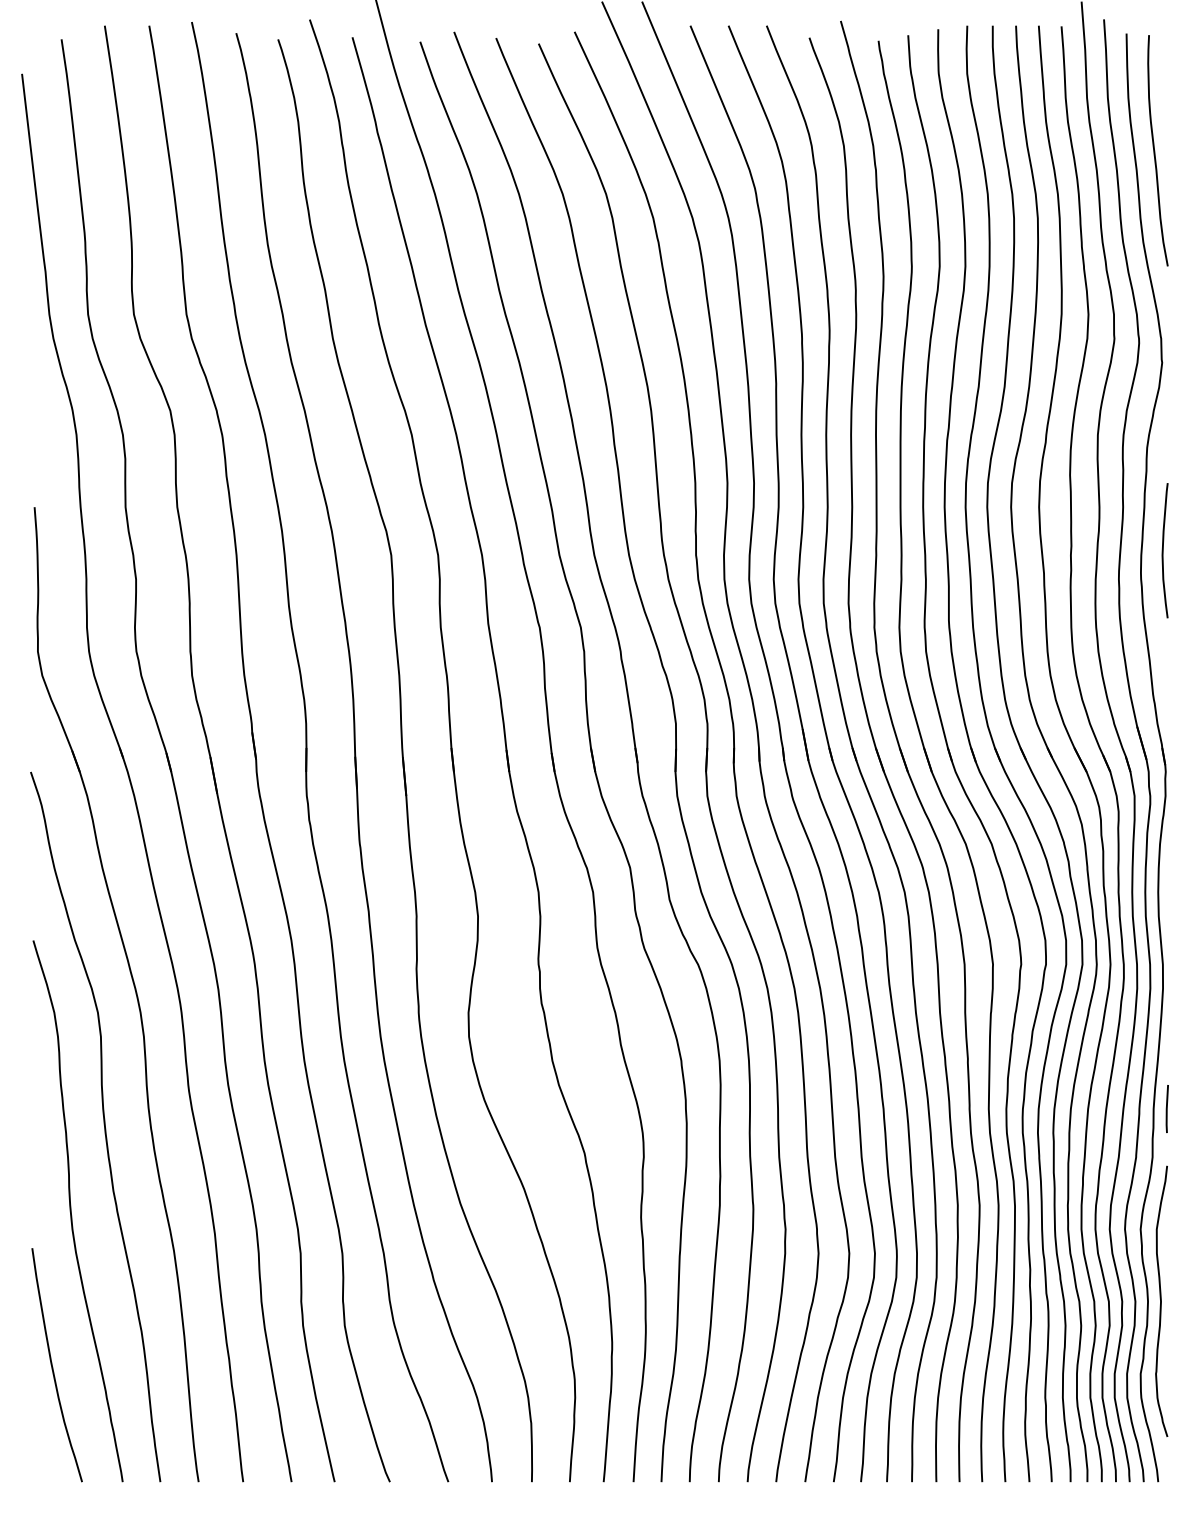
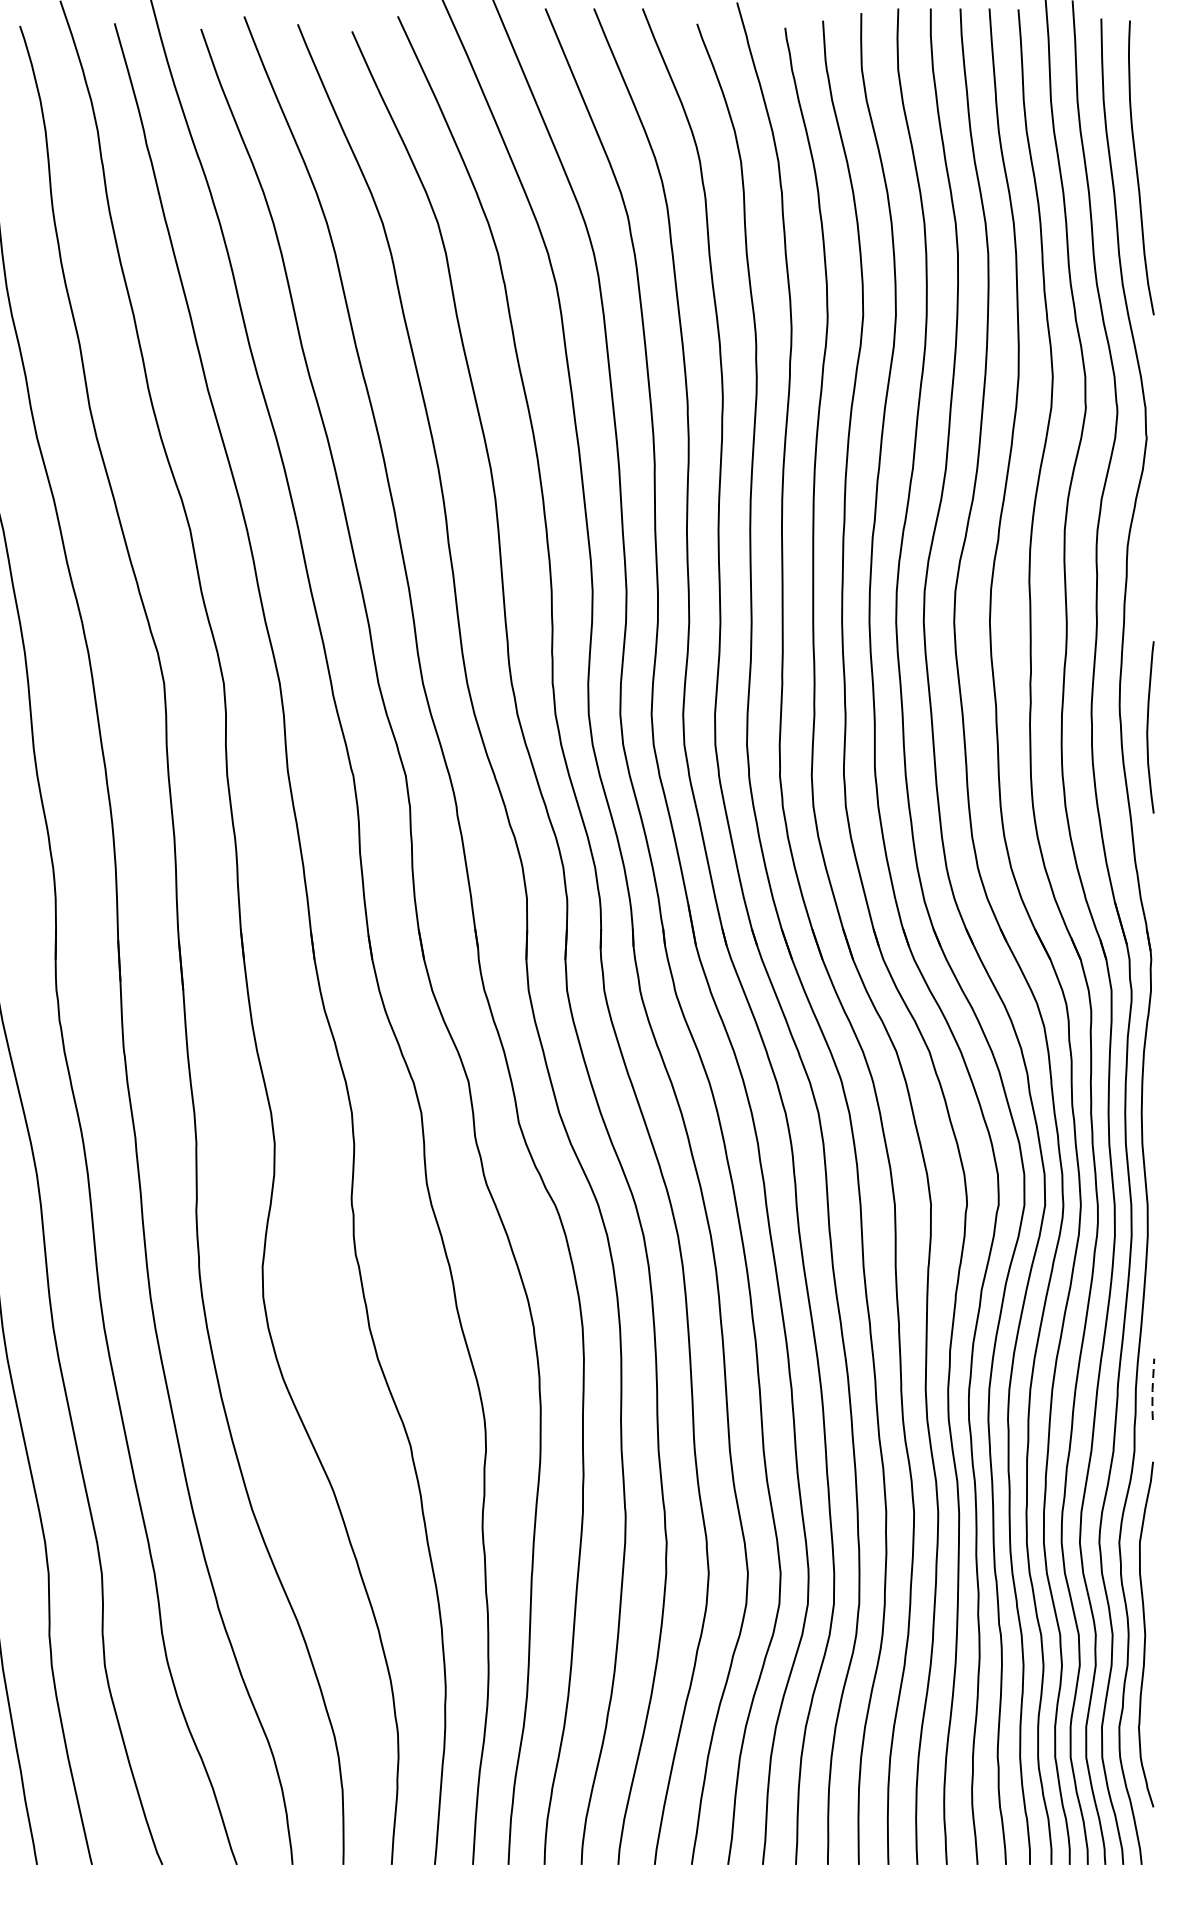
curve: (1163, 550) -> (1148, 727), moved
line: (1166, 1109) -> (1152, 1389), solid -> dashed

